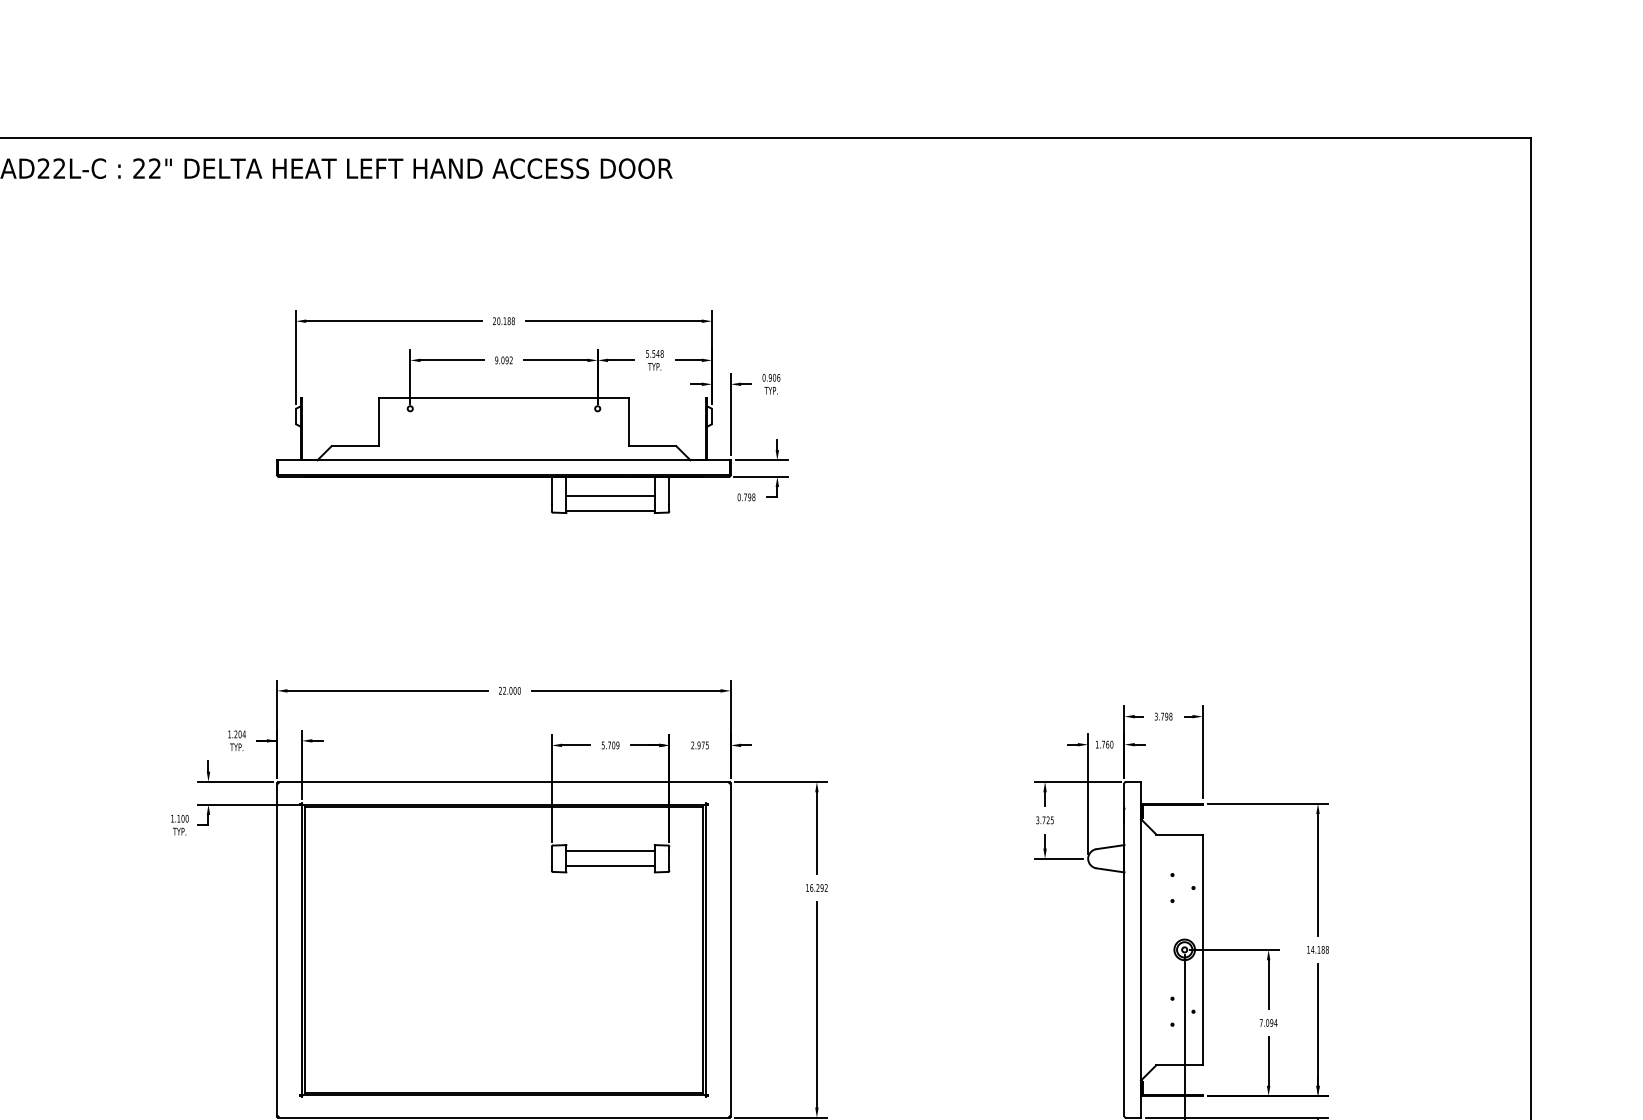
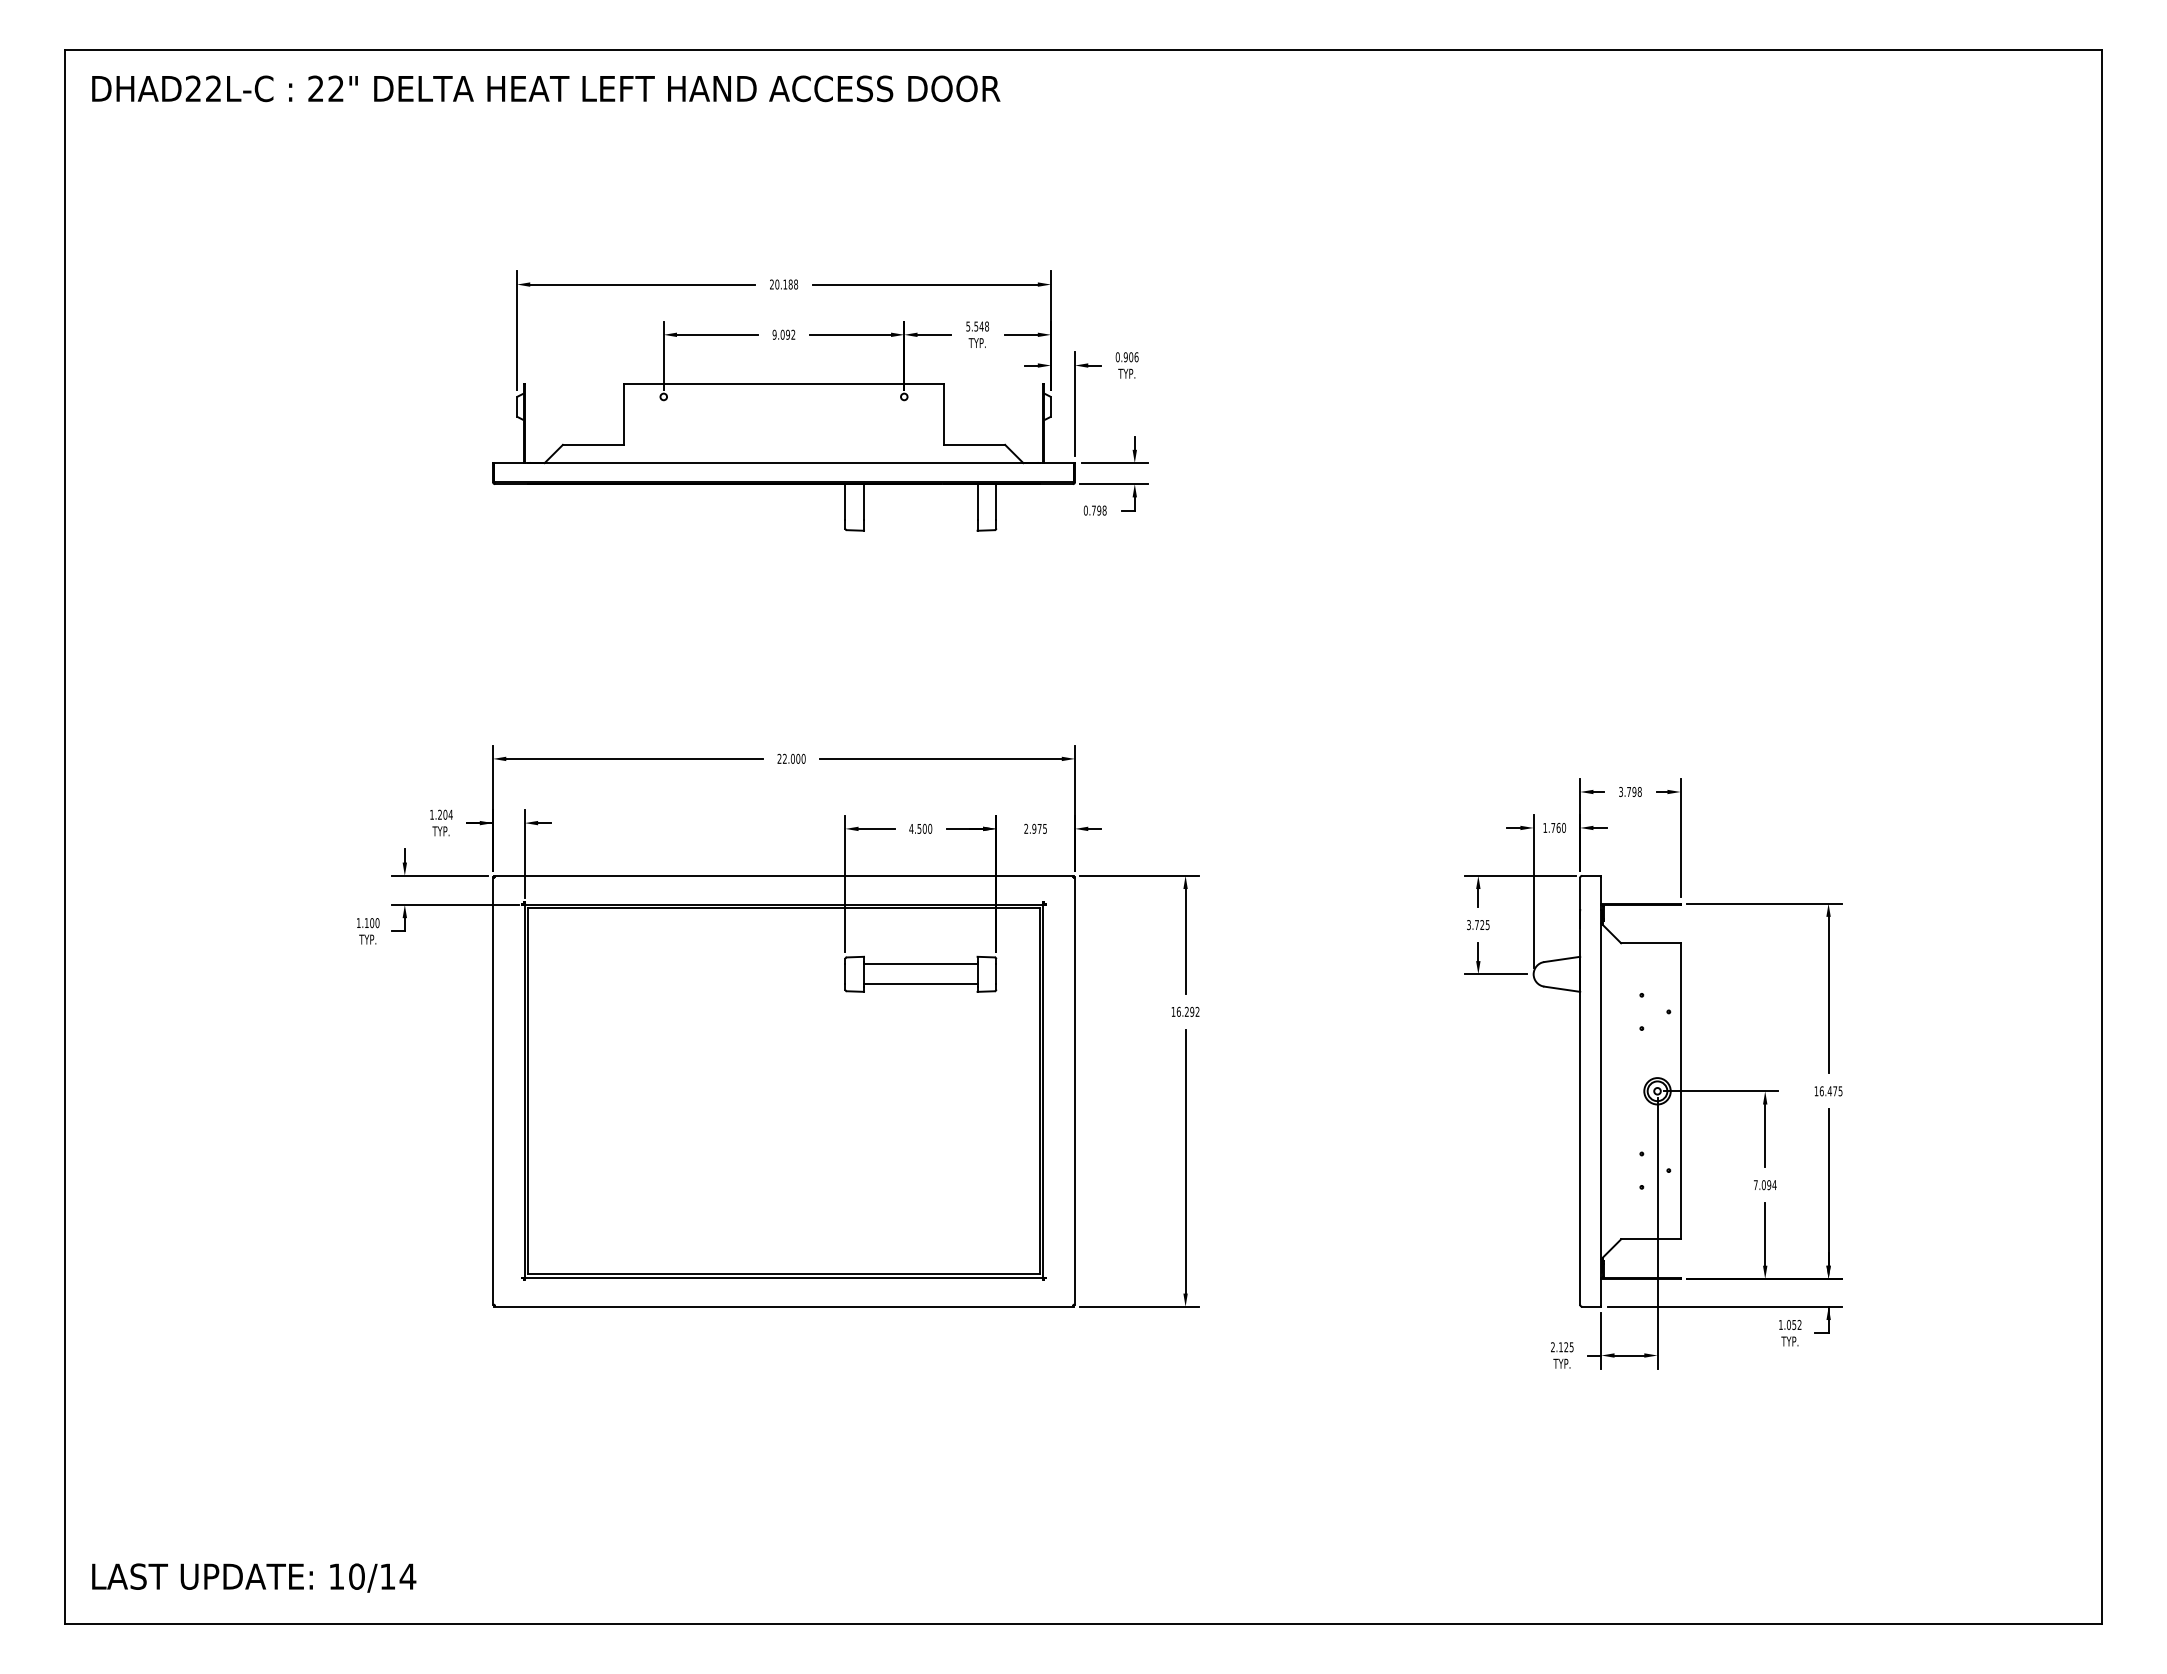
line: (610, 495) -> (920, 508), removed
line: (610, 511) -> (920, 528), removed
text: (610, 745) -> (920, 828), 5.709 -> 4.500
text: (1319, 950) -> (1830, 1091), 14.188 -> 16.475

